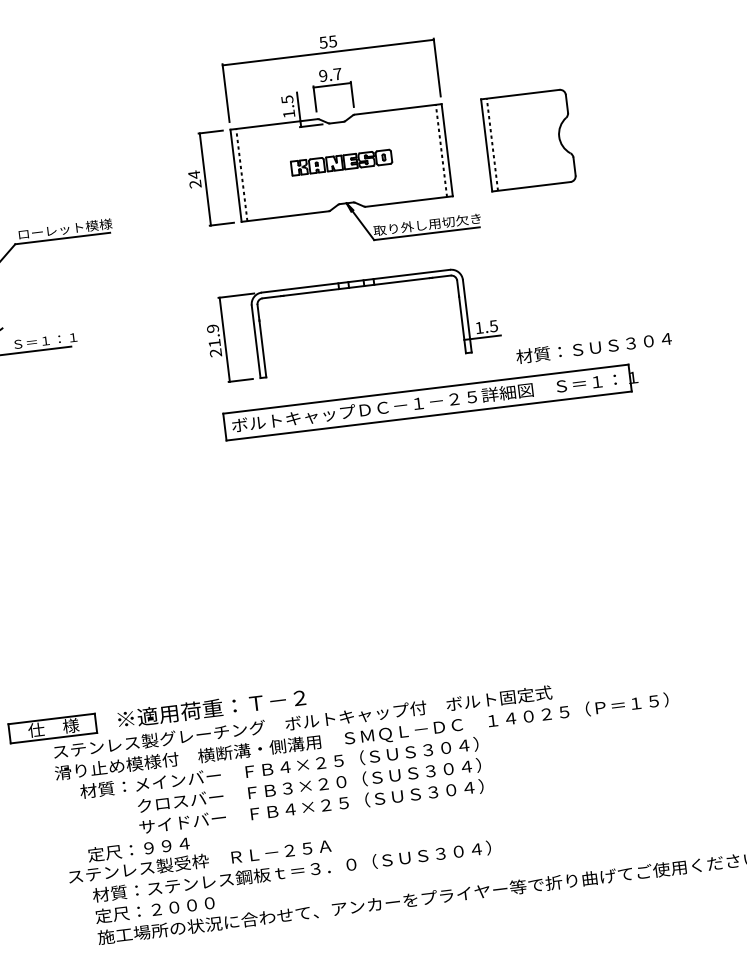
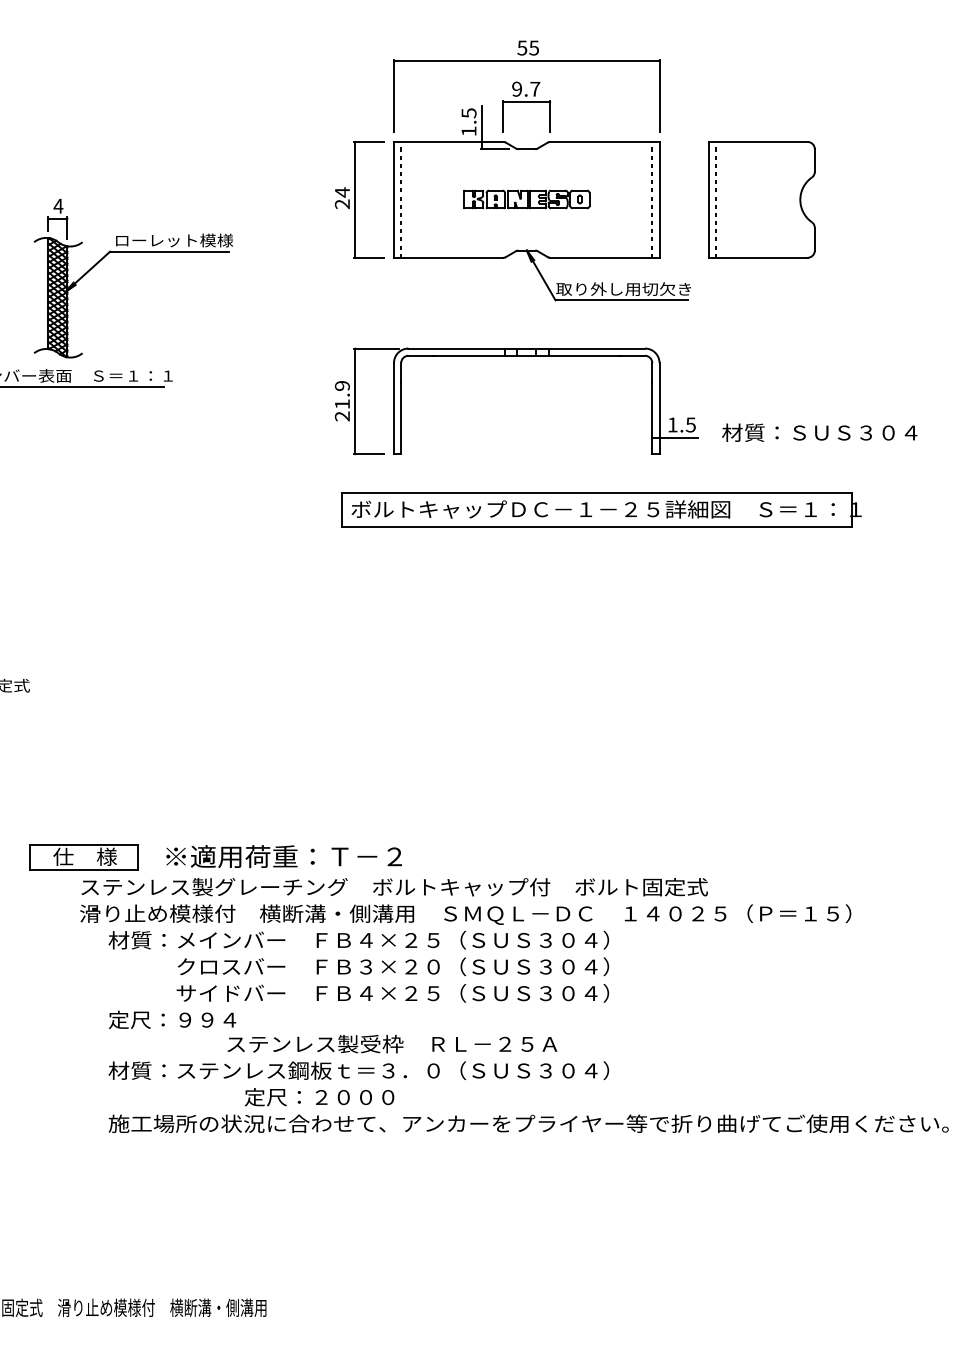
text: (593, 347) -> (819, 432), moved
text: (200, 861) -> (392, 1044), moved
text: (155, 909) -> (319, 1097), moved

